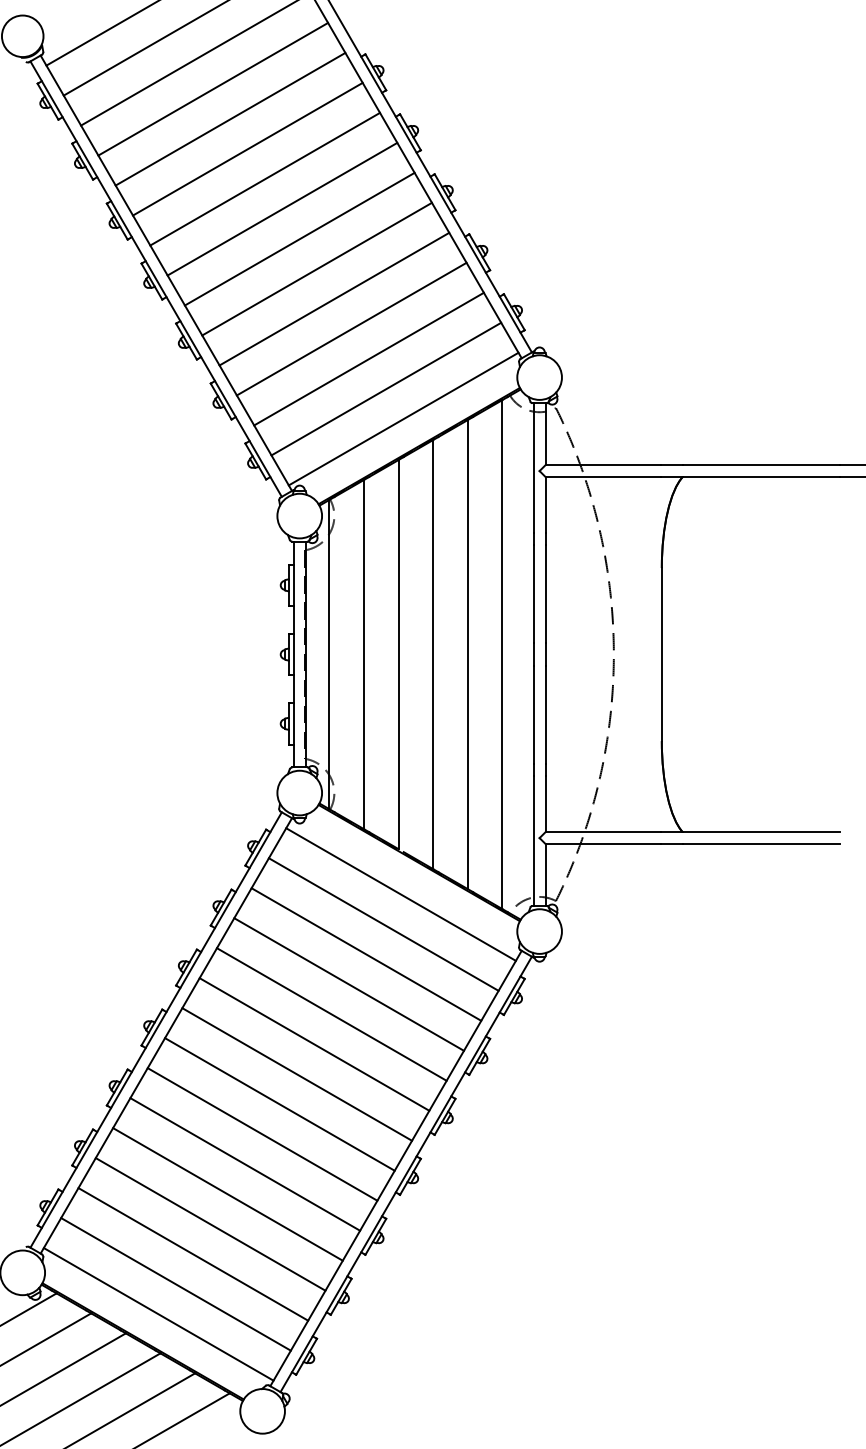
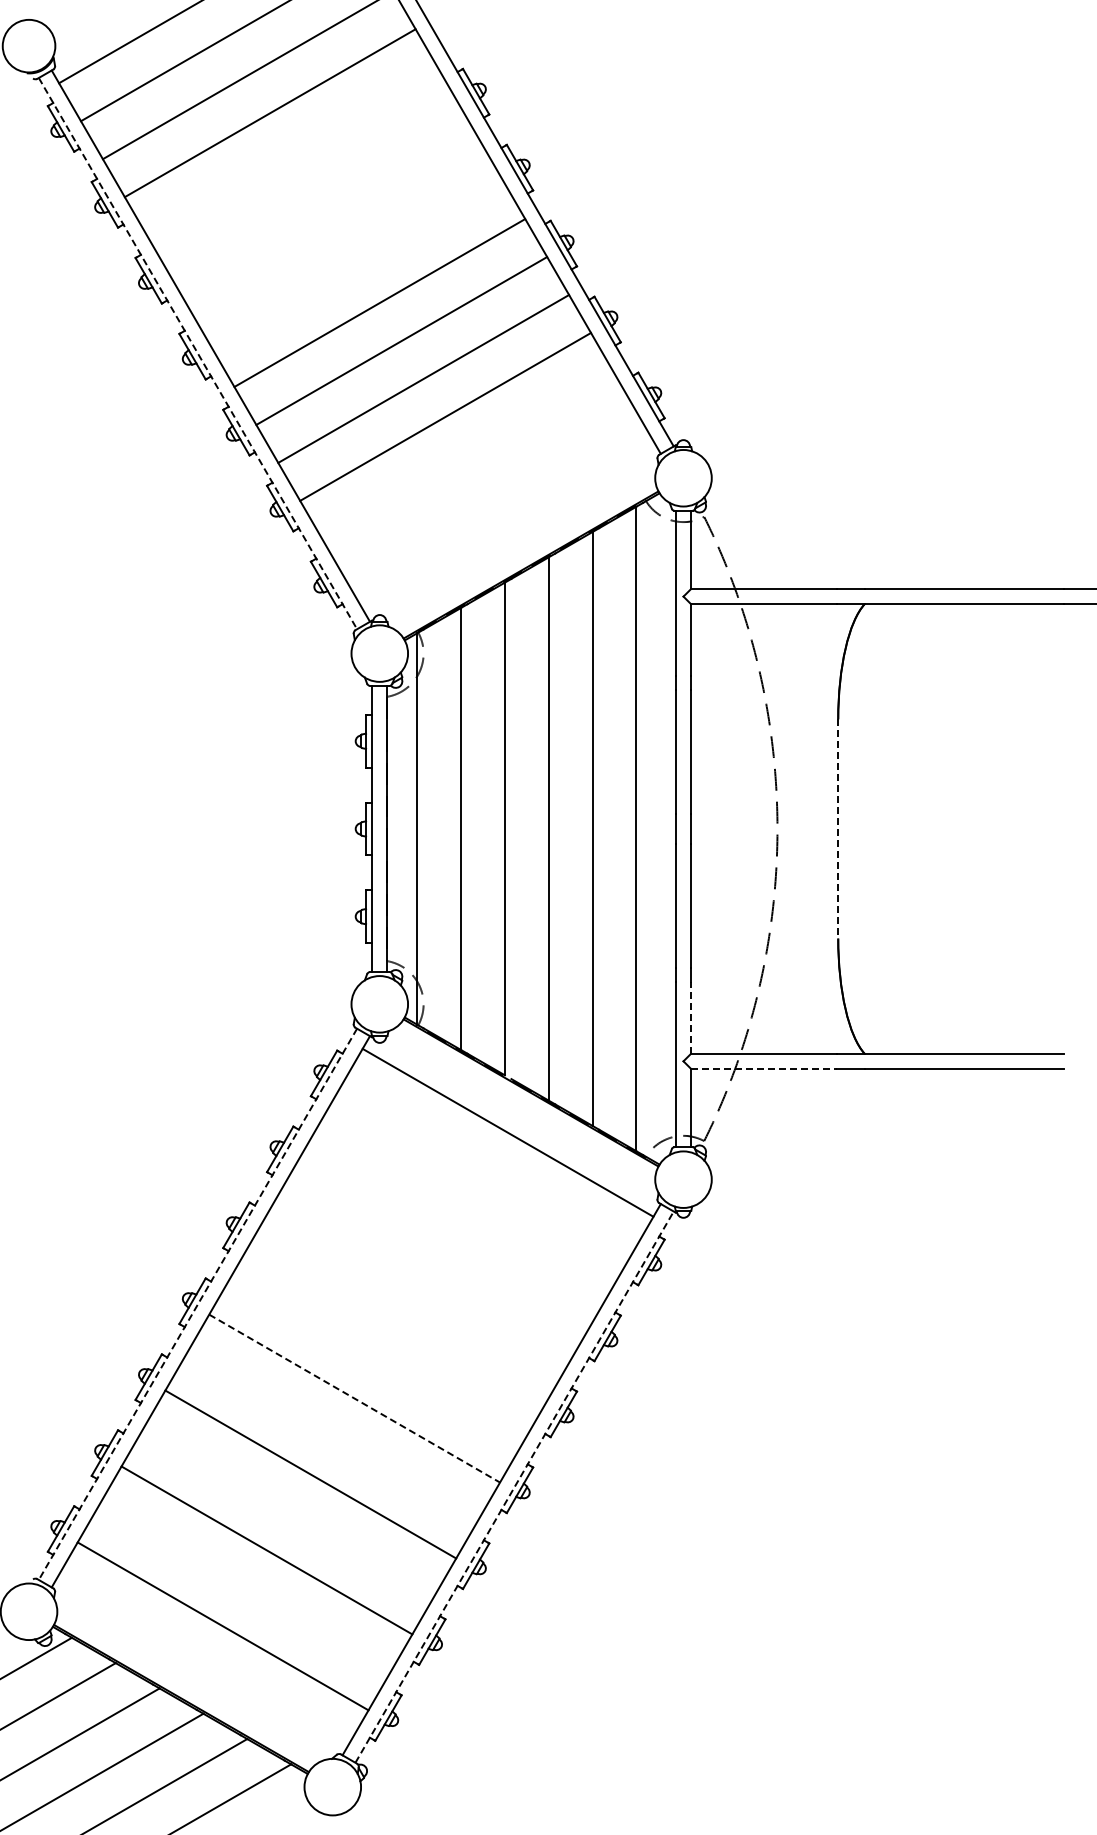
line: (230, 119) -> (291, 151), removed
line: (247, 149) -> (313, 189), removed
line: (264, 179) -> (335, 227), removed
line: (282, 209) -> (357, 265), removed
line: (156, 279) -> (198, 354), solid -> dashed
line: (369, 358) -> (467, 454), removed
line: (386, 388) -> (489, 492), removed
line: (402, 418) -> (510, 530), removed
line: (662, 654) -> (838, 828), solid -> dashed
line: (545, 804) -> (690, 1018), solid -> dashed
line: (602, 843) -> (763, 1068), solid -> dashed
line: (383, 924) -> (485, 1170), removed
line: (365, 954) -> (463, 1208), removed
line: (348, 984) -> (441, 1246), removed
line: (331, 1014) -> (419, 1284), removed
line: (155, 1030) -> (197, 1304), solid -> dashed
line: (314, 1044) -> (398, 1322), removed
line: (297, 1074) -> (376, 1360), removed
line: (279, 1104) -> (354, 1398), solid -> dashed
line: (262, 1134) -> (332, 1436), removed
line: (406, 1173) -> (514, 1486), solid -> dashed
line: (227, 1194) -> (288, 1512), removed
line: (192, 1254) -> (244, 1588), removed
line: (158, 1314) -> (200, 1664), removed

